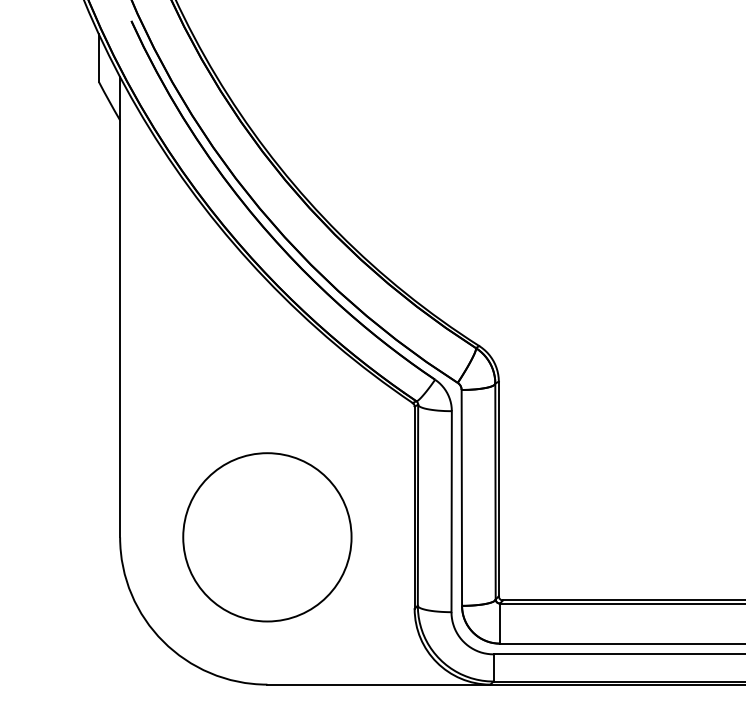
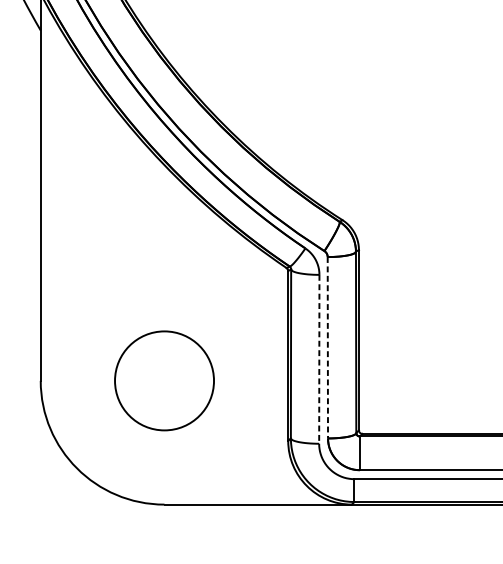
line: (461, 497) -> (327, 347), solid -> dashed
line: (451, 511) -> (319, 359), solid -> dashed
circle: (267, 537) -> (164, 381), size x0.7

